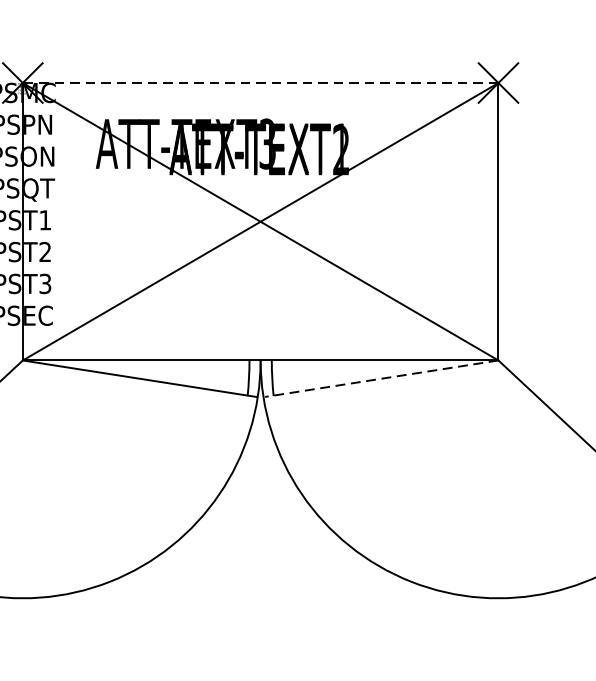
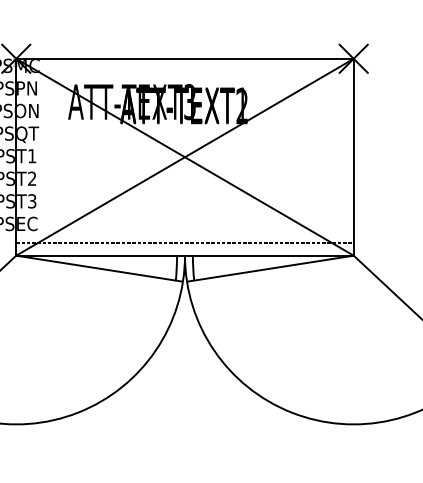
line: (261, 82) -> (185, 58), dashed -> solid
line: (259, 343) -> (184, 243), added
line: (381, 378) -> (270, 268), dashed -> solid

